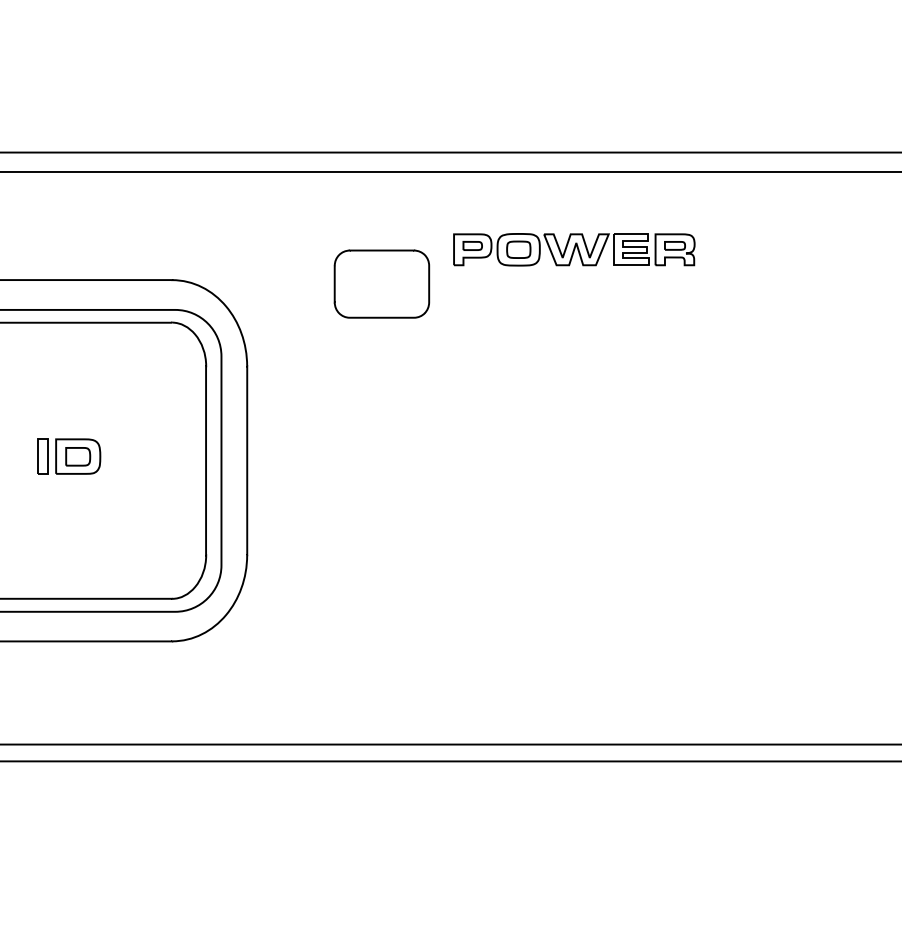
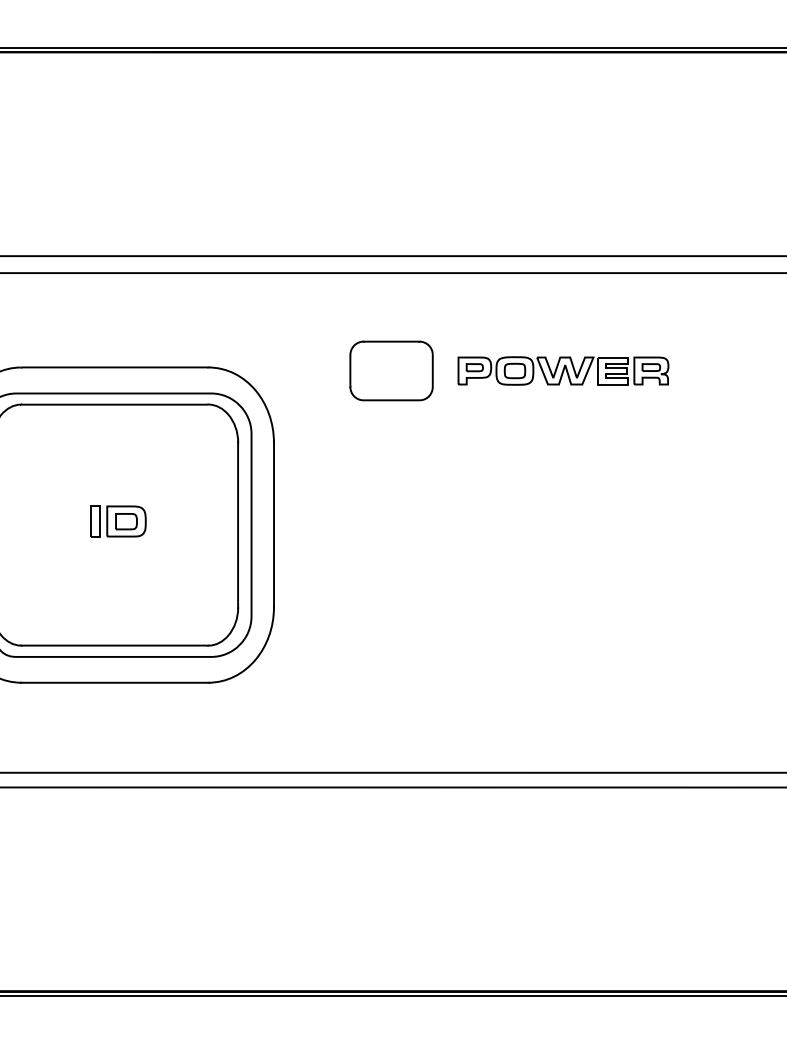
part: (574, 249) -> (563, 370), moved

